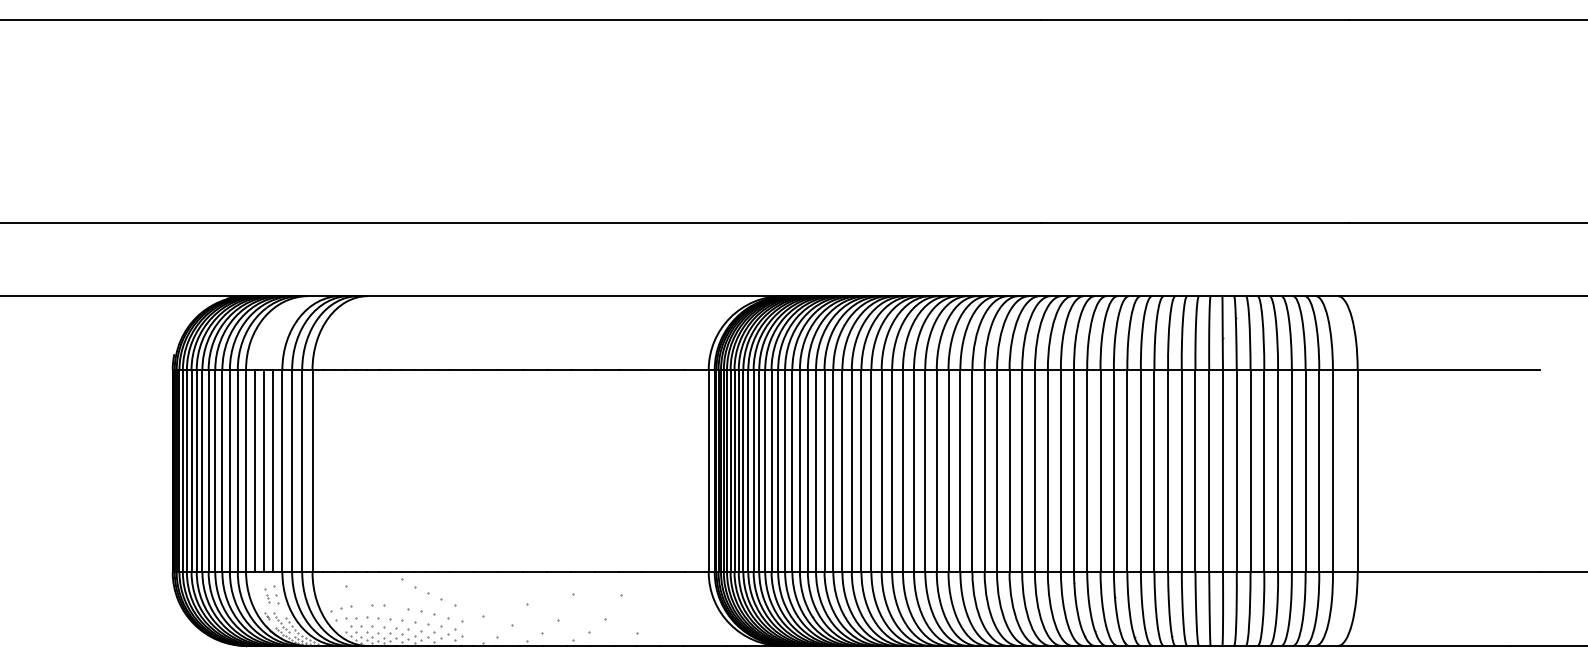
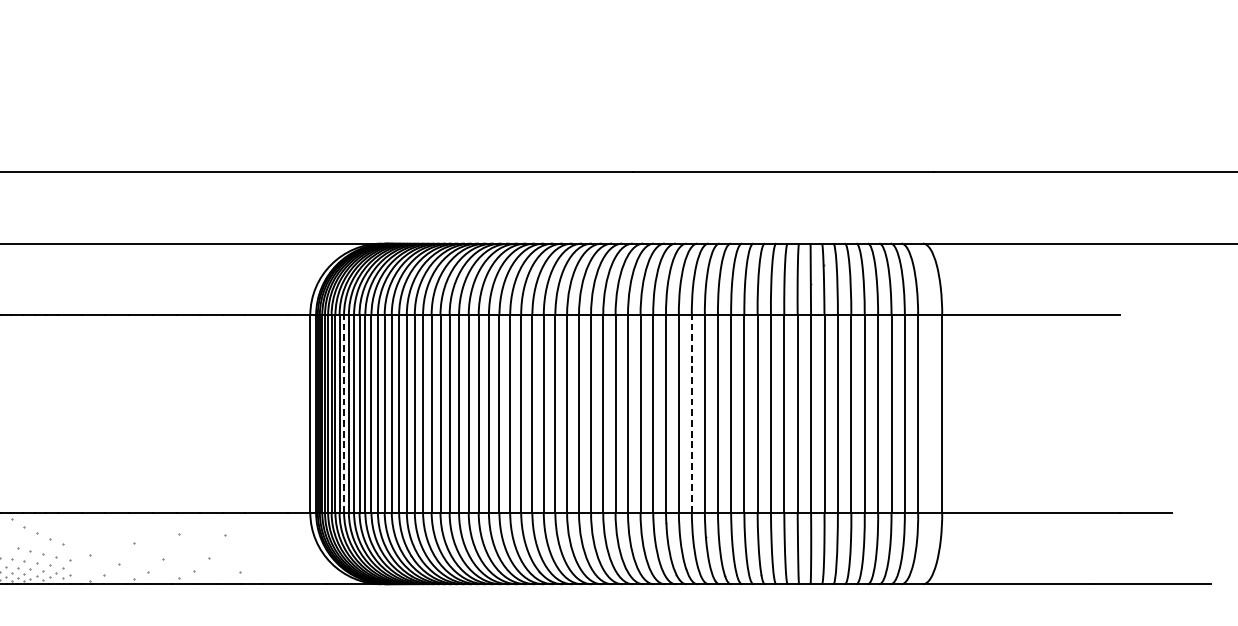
line: (743, 470) -> (344, 413), solid -> dashed
line: (1100, 470) -> (691, 413), solid -> dashed

